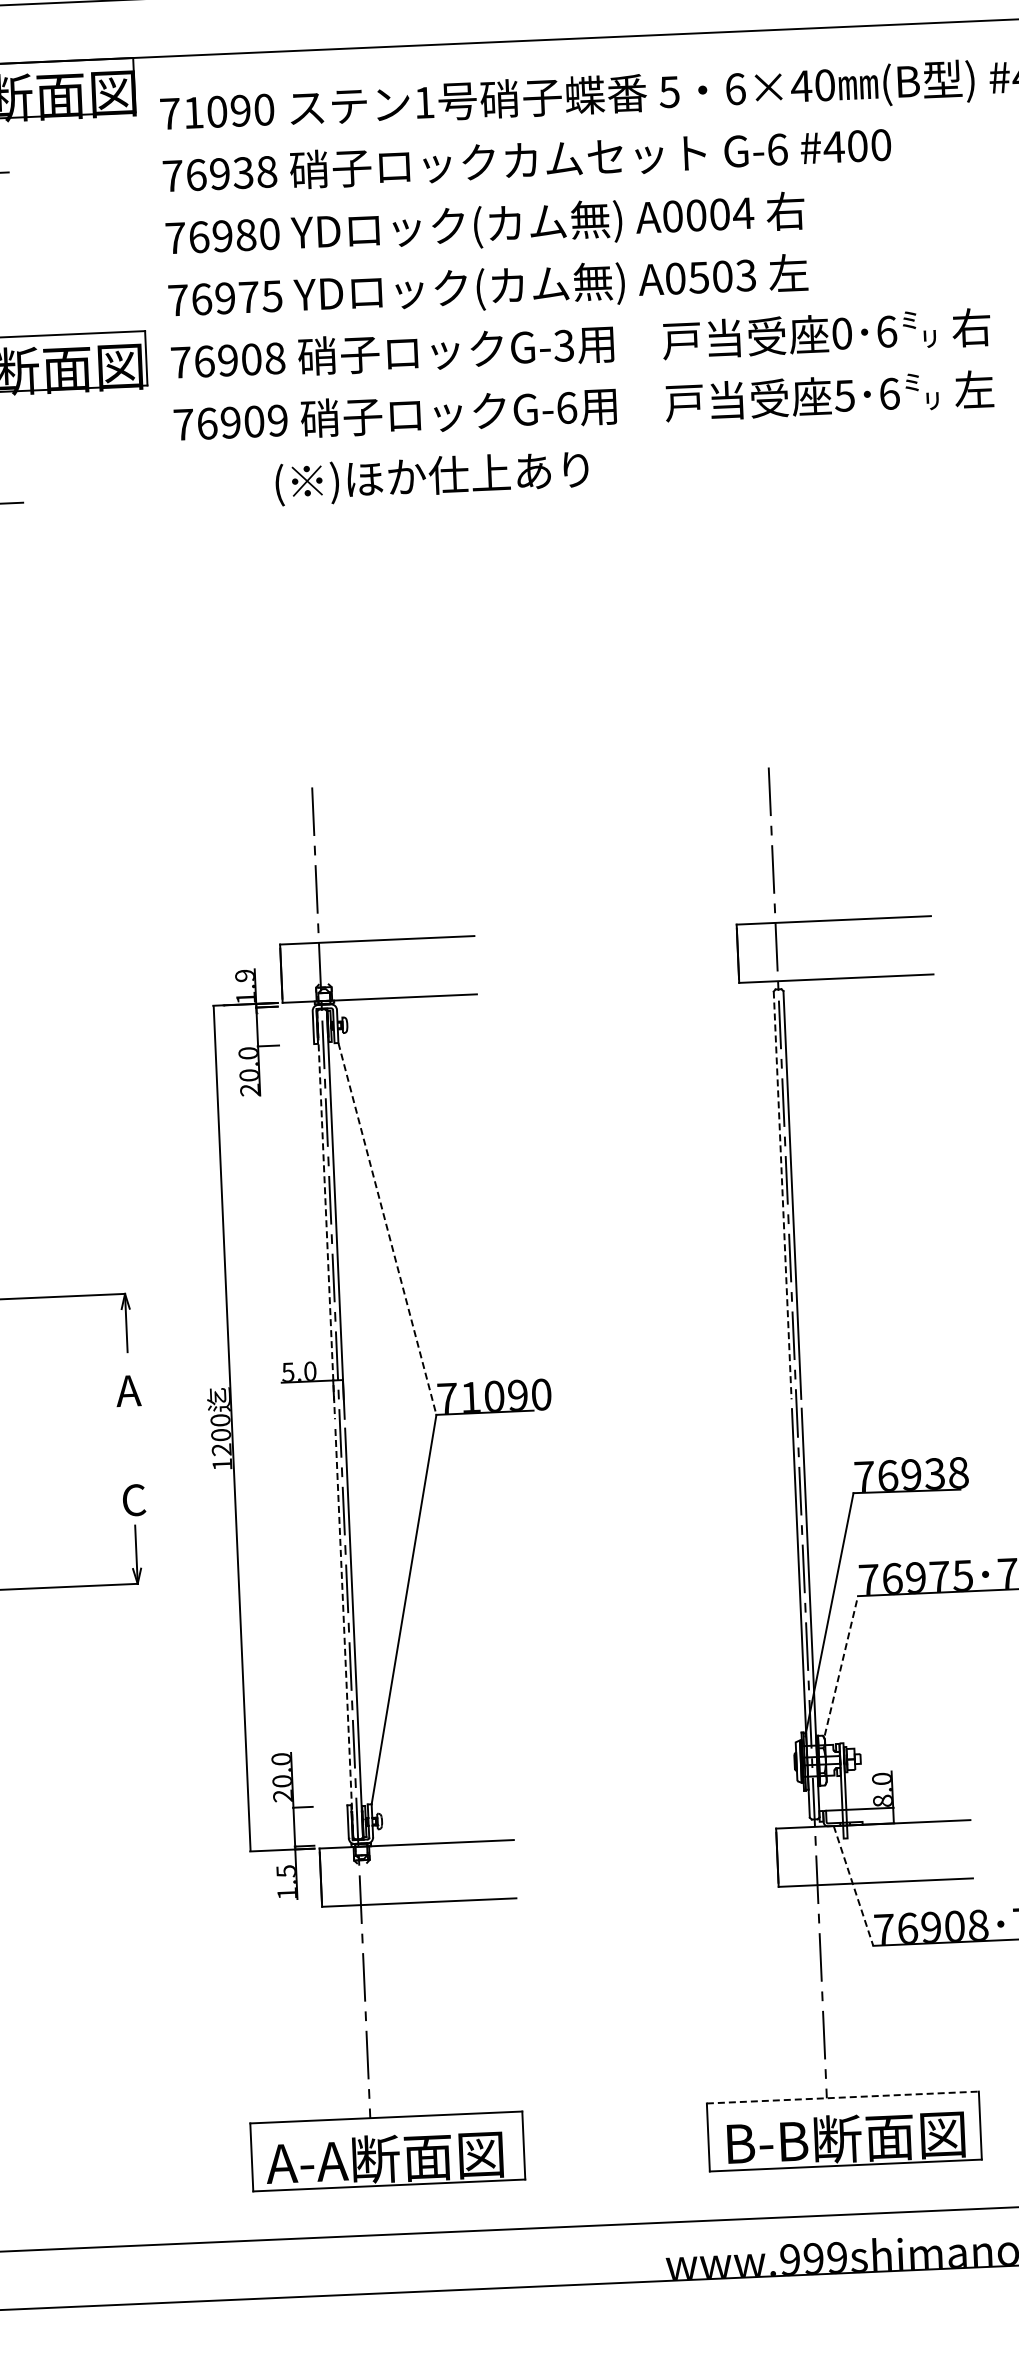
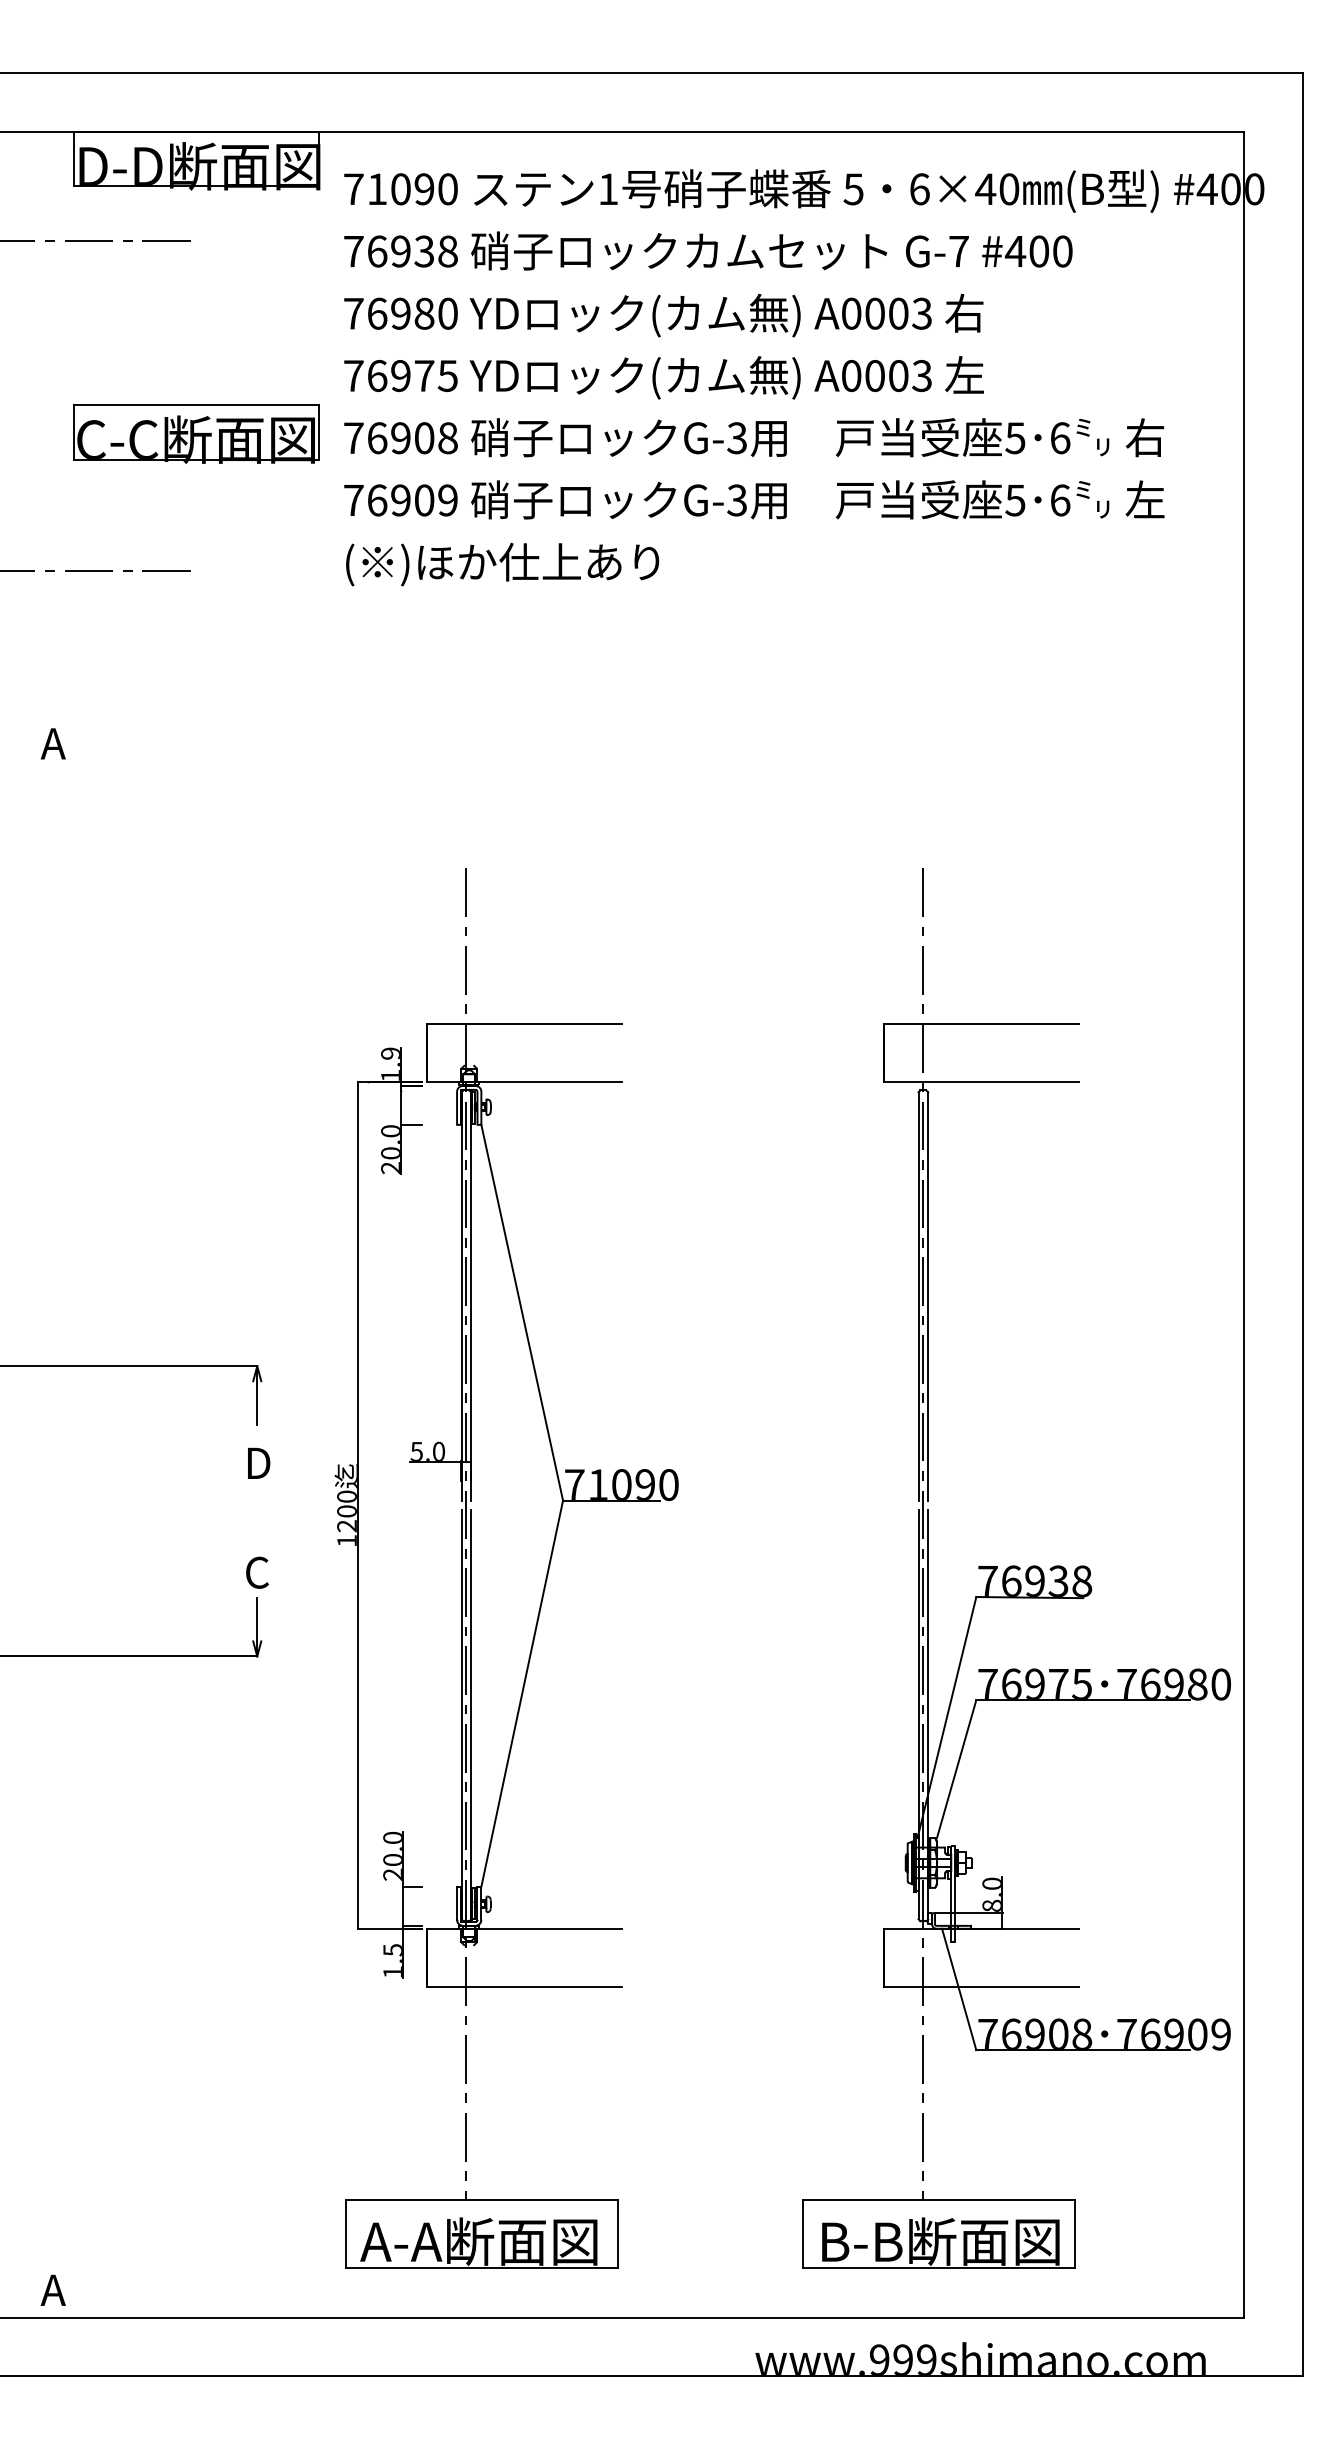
text: (778, 149) -> (959, 251), G-6 -> G-7
text: (742, 213) -> (921, 313), A0004 -> A0003
text: (698, 277) -> (874, 375), A0503 -> A0003
text: (842, 334) -> (1015, 438), 0 -> 5
text: (567, 408) -> (737, 500), G-6 -> G-3
text: (432, 478) -> (502, 564), moved
line: (782, 1196) -> (918, 1297), dashed -> solid
line: (326, 1216) -> (461, 1297), dashed -> solid
line: (387, 1229) -> (522, 1313), dashed -> solid
text: (129, 1390) -> (257, 1462), A -> D
line: (344, 1633) -> (461, 1715), dashed -> solid
line: (841, 1666) -> (956, 1769), dashed -> solid
line: (853, 1885) -> (959, 1989), dashed -> solid
line: (843, 2097) -> (939, 2200), dashed -> solid

